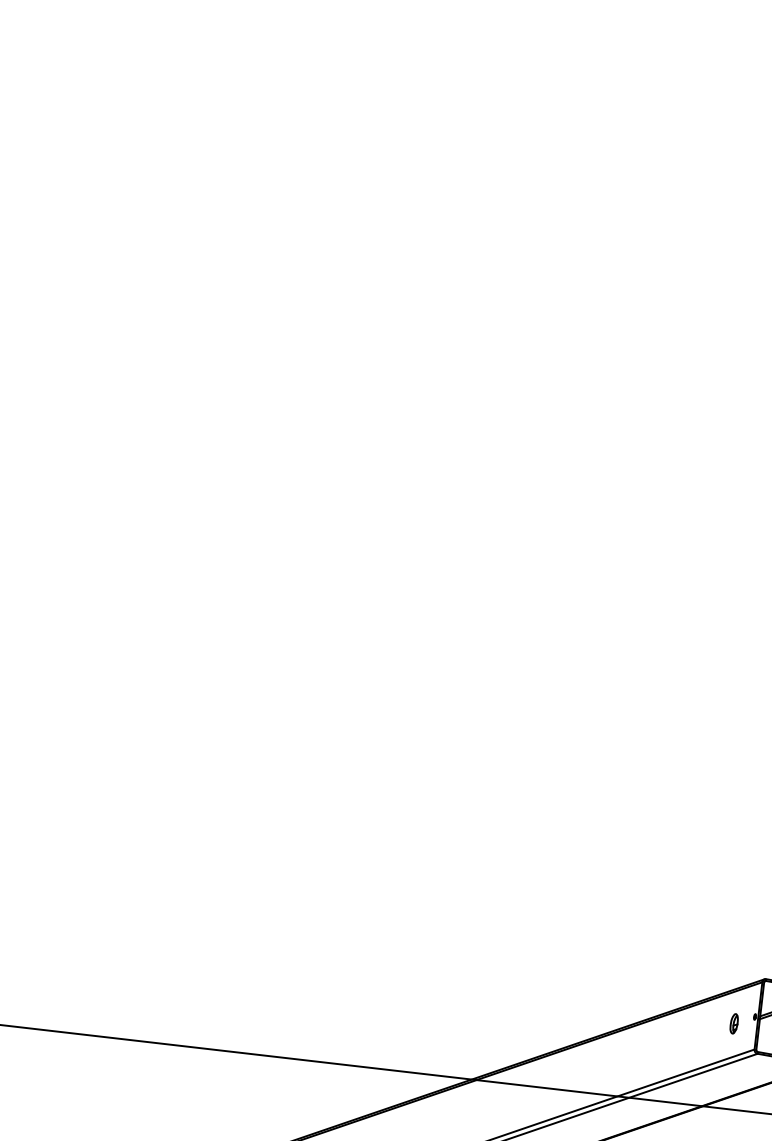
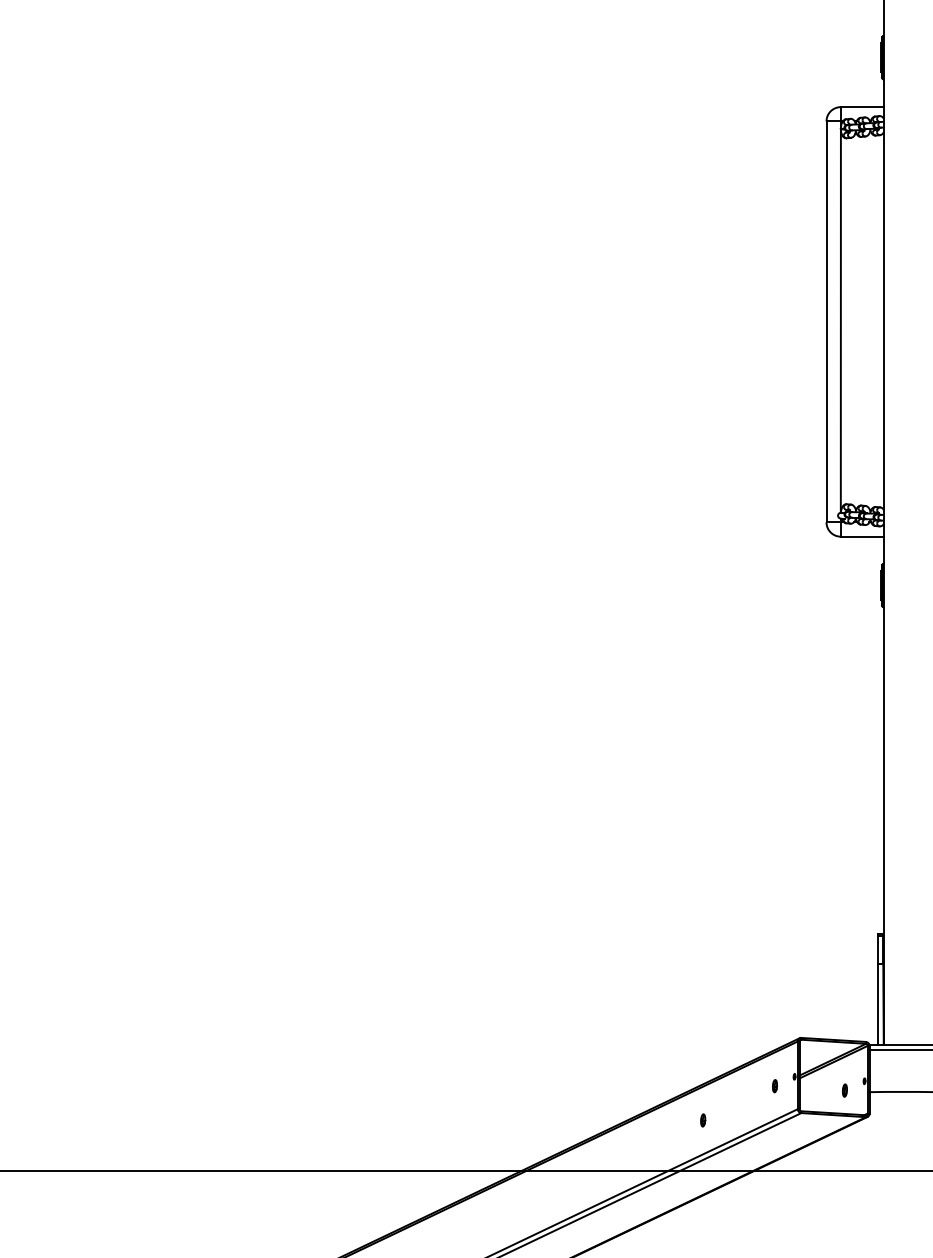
part: (734, 1024) -> (775, 1086), size x0.62
part: (659, 1049) -> (703, 1120), added

